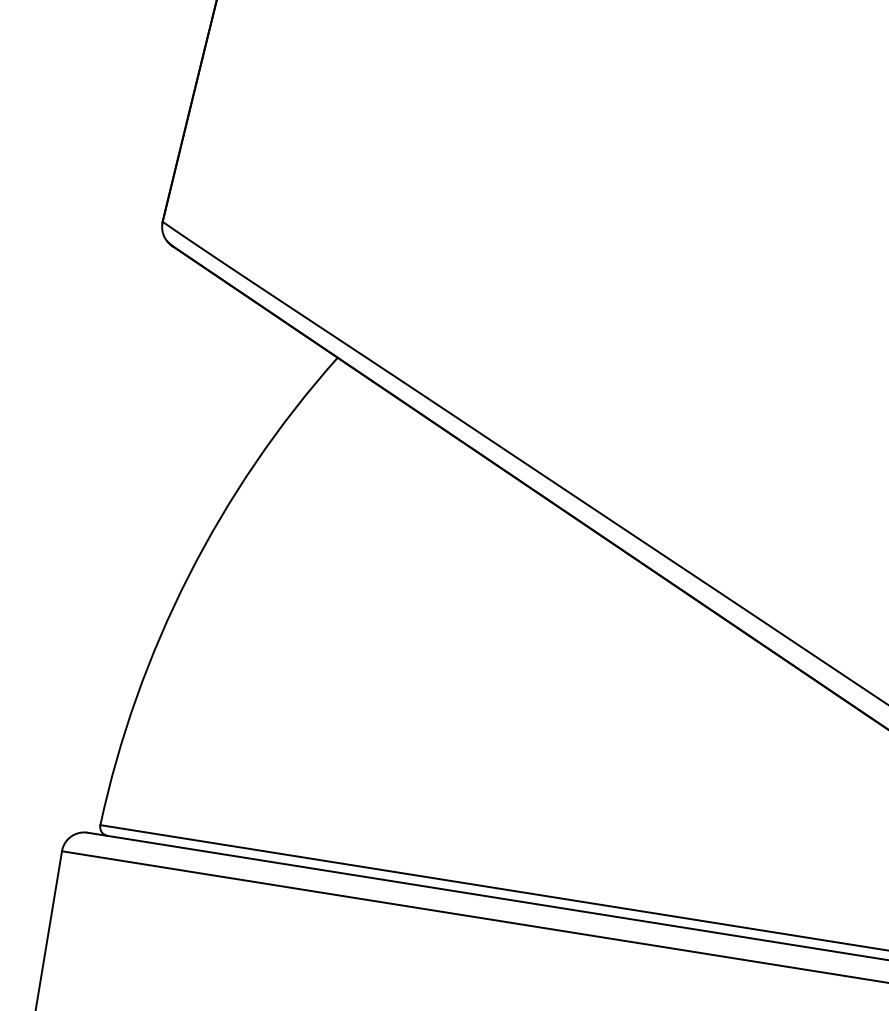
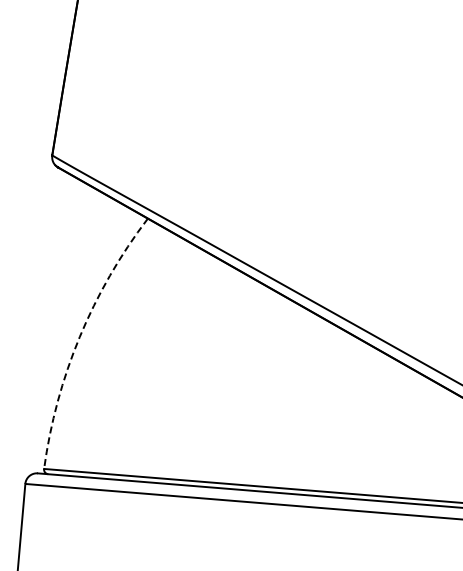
arc: (188, 576) -> (79, 337), solid -> dashed

